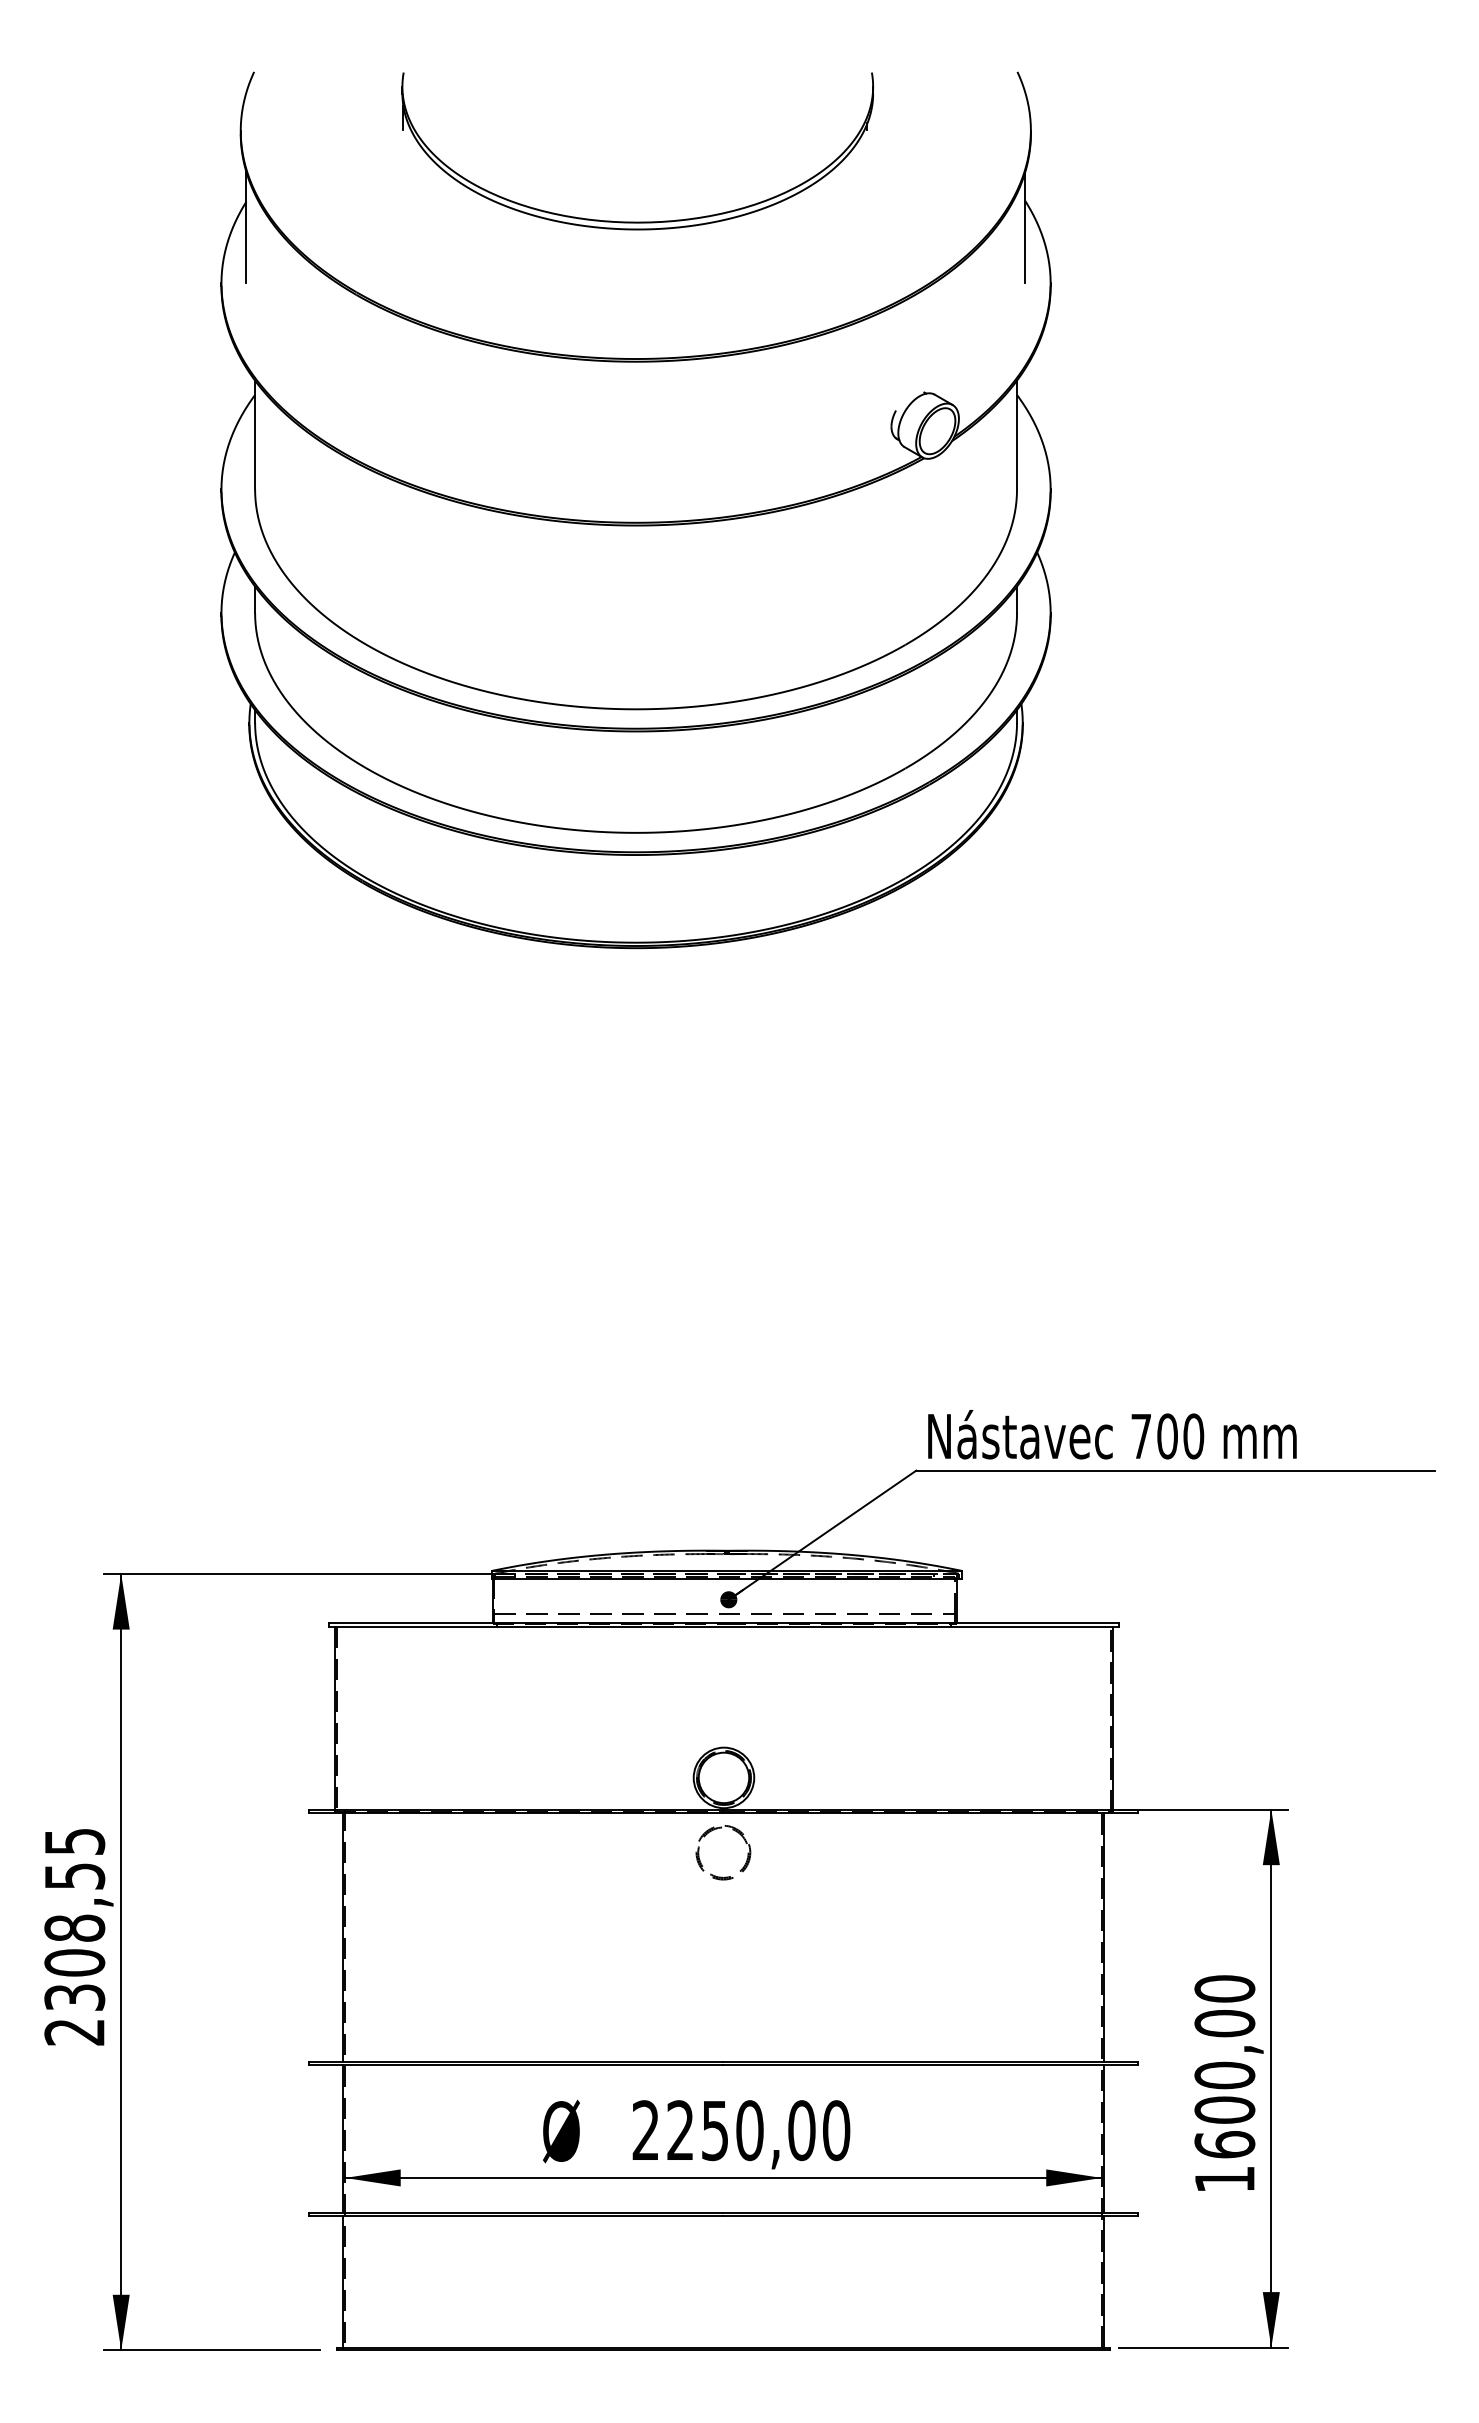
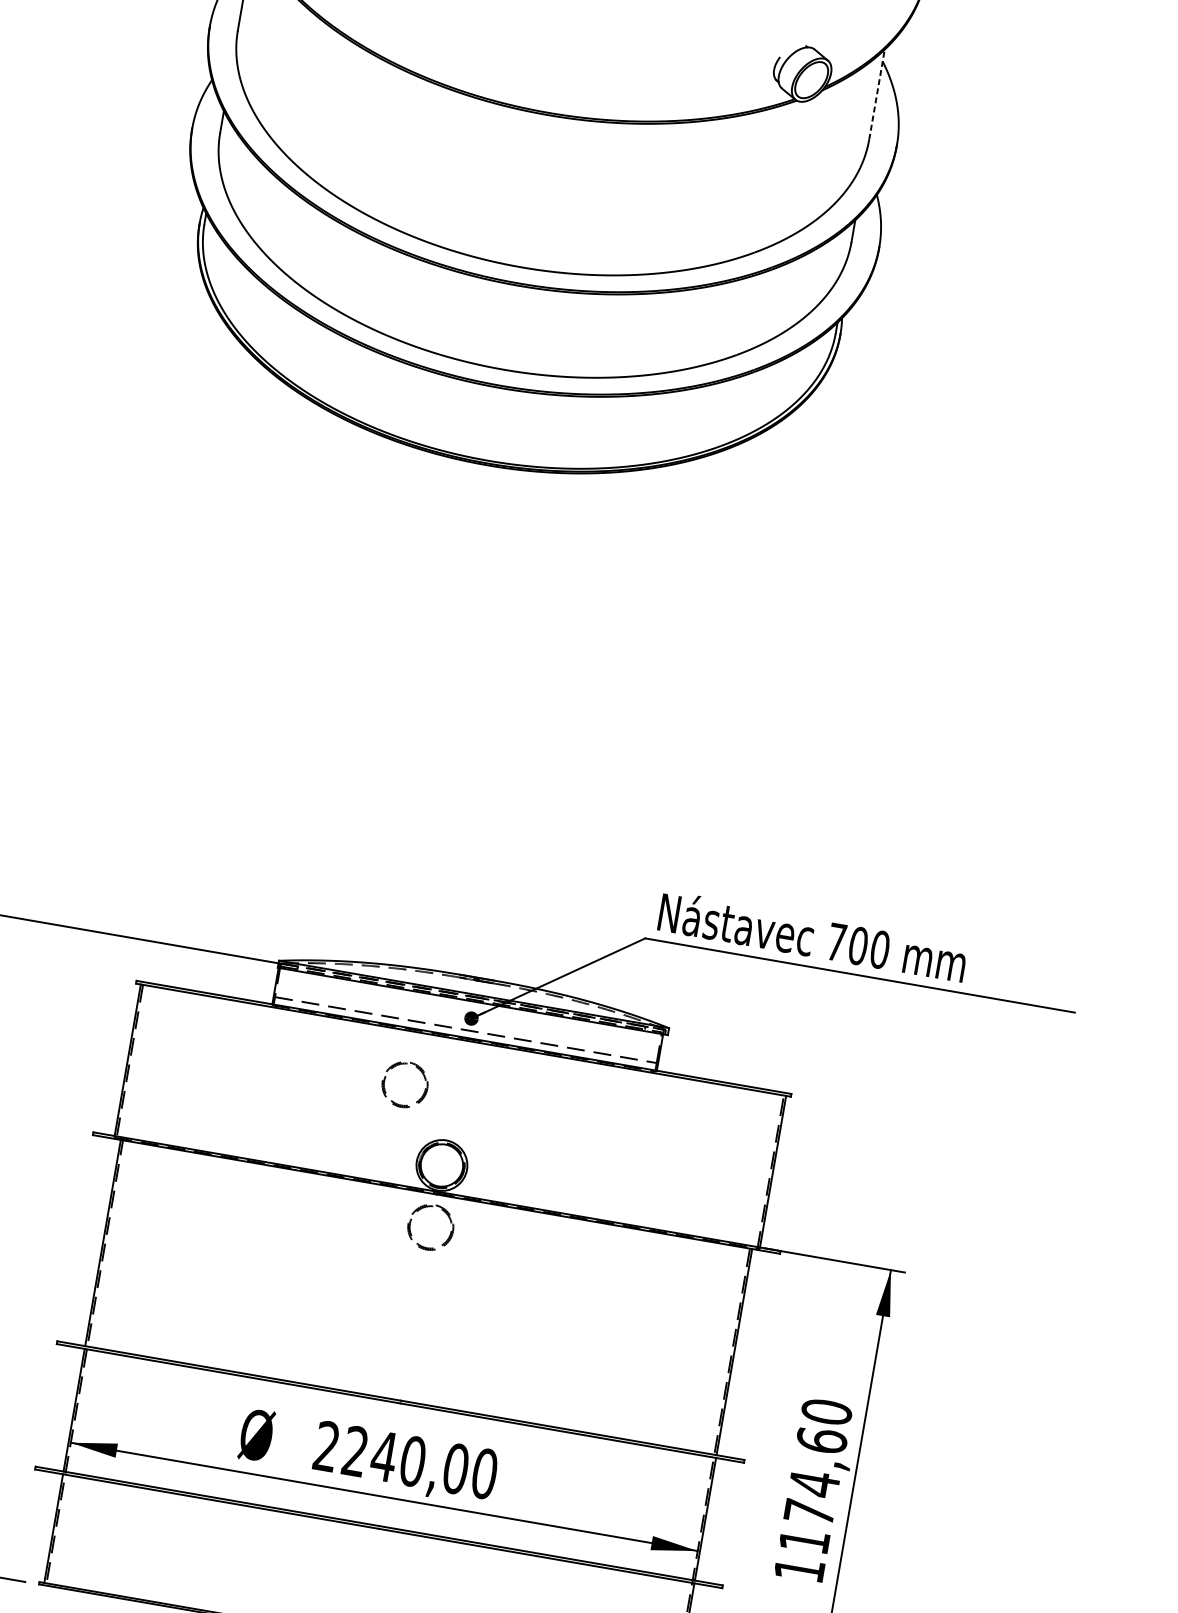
line: (1017, 434) -> (877, 94), solid -> dashed
part: (675, 1669) -> (417, 1068), added
text: (1224, 2083) -> (812, 1490), 1600,00 -> 1174,60
text: (714, 2131) -> (383, 1457), 2250,00 -> 2240,00

